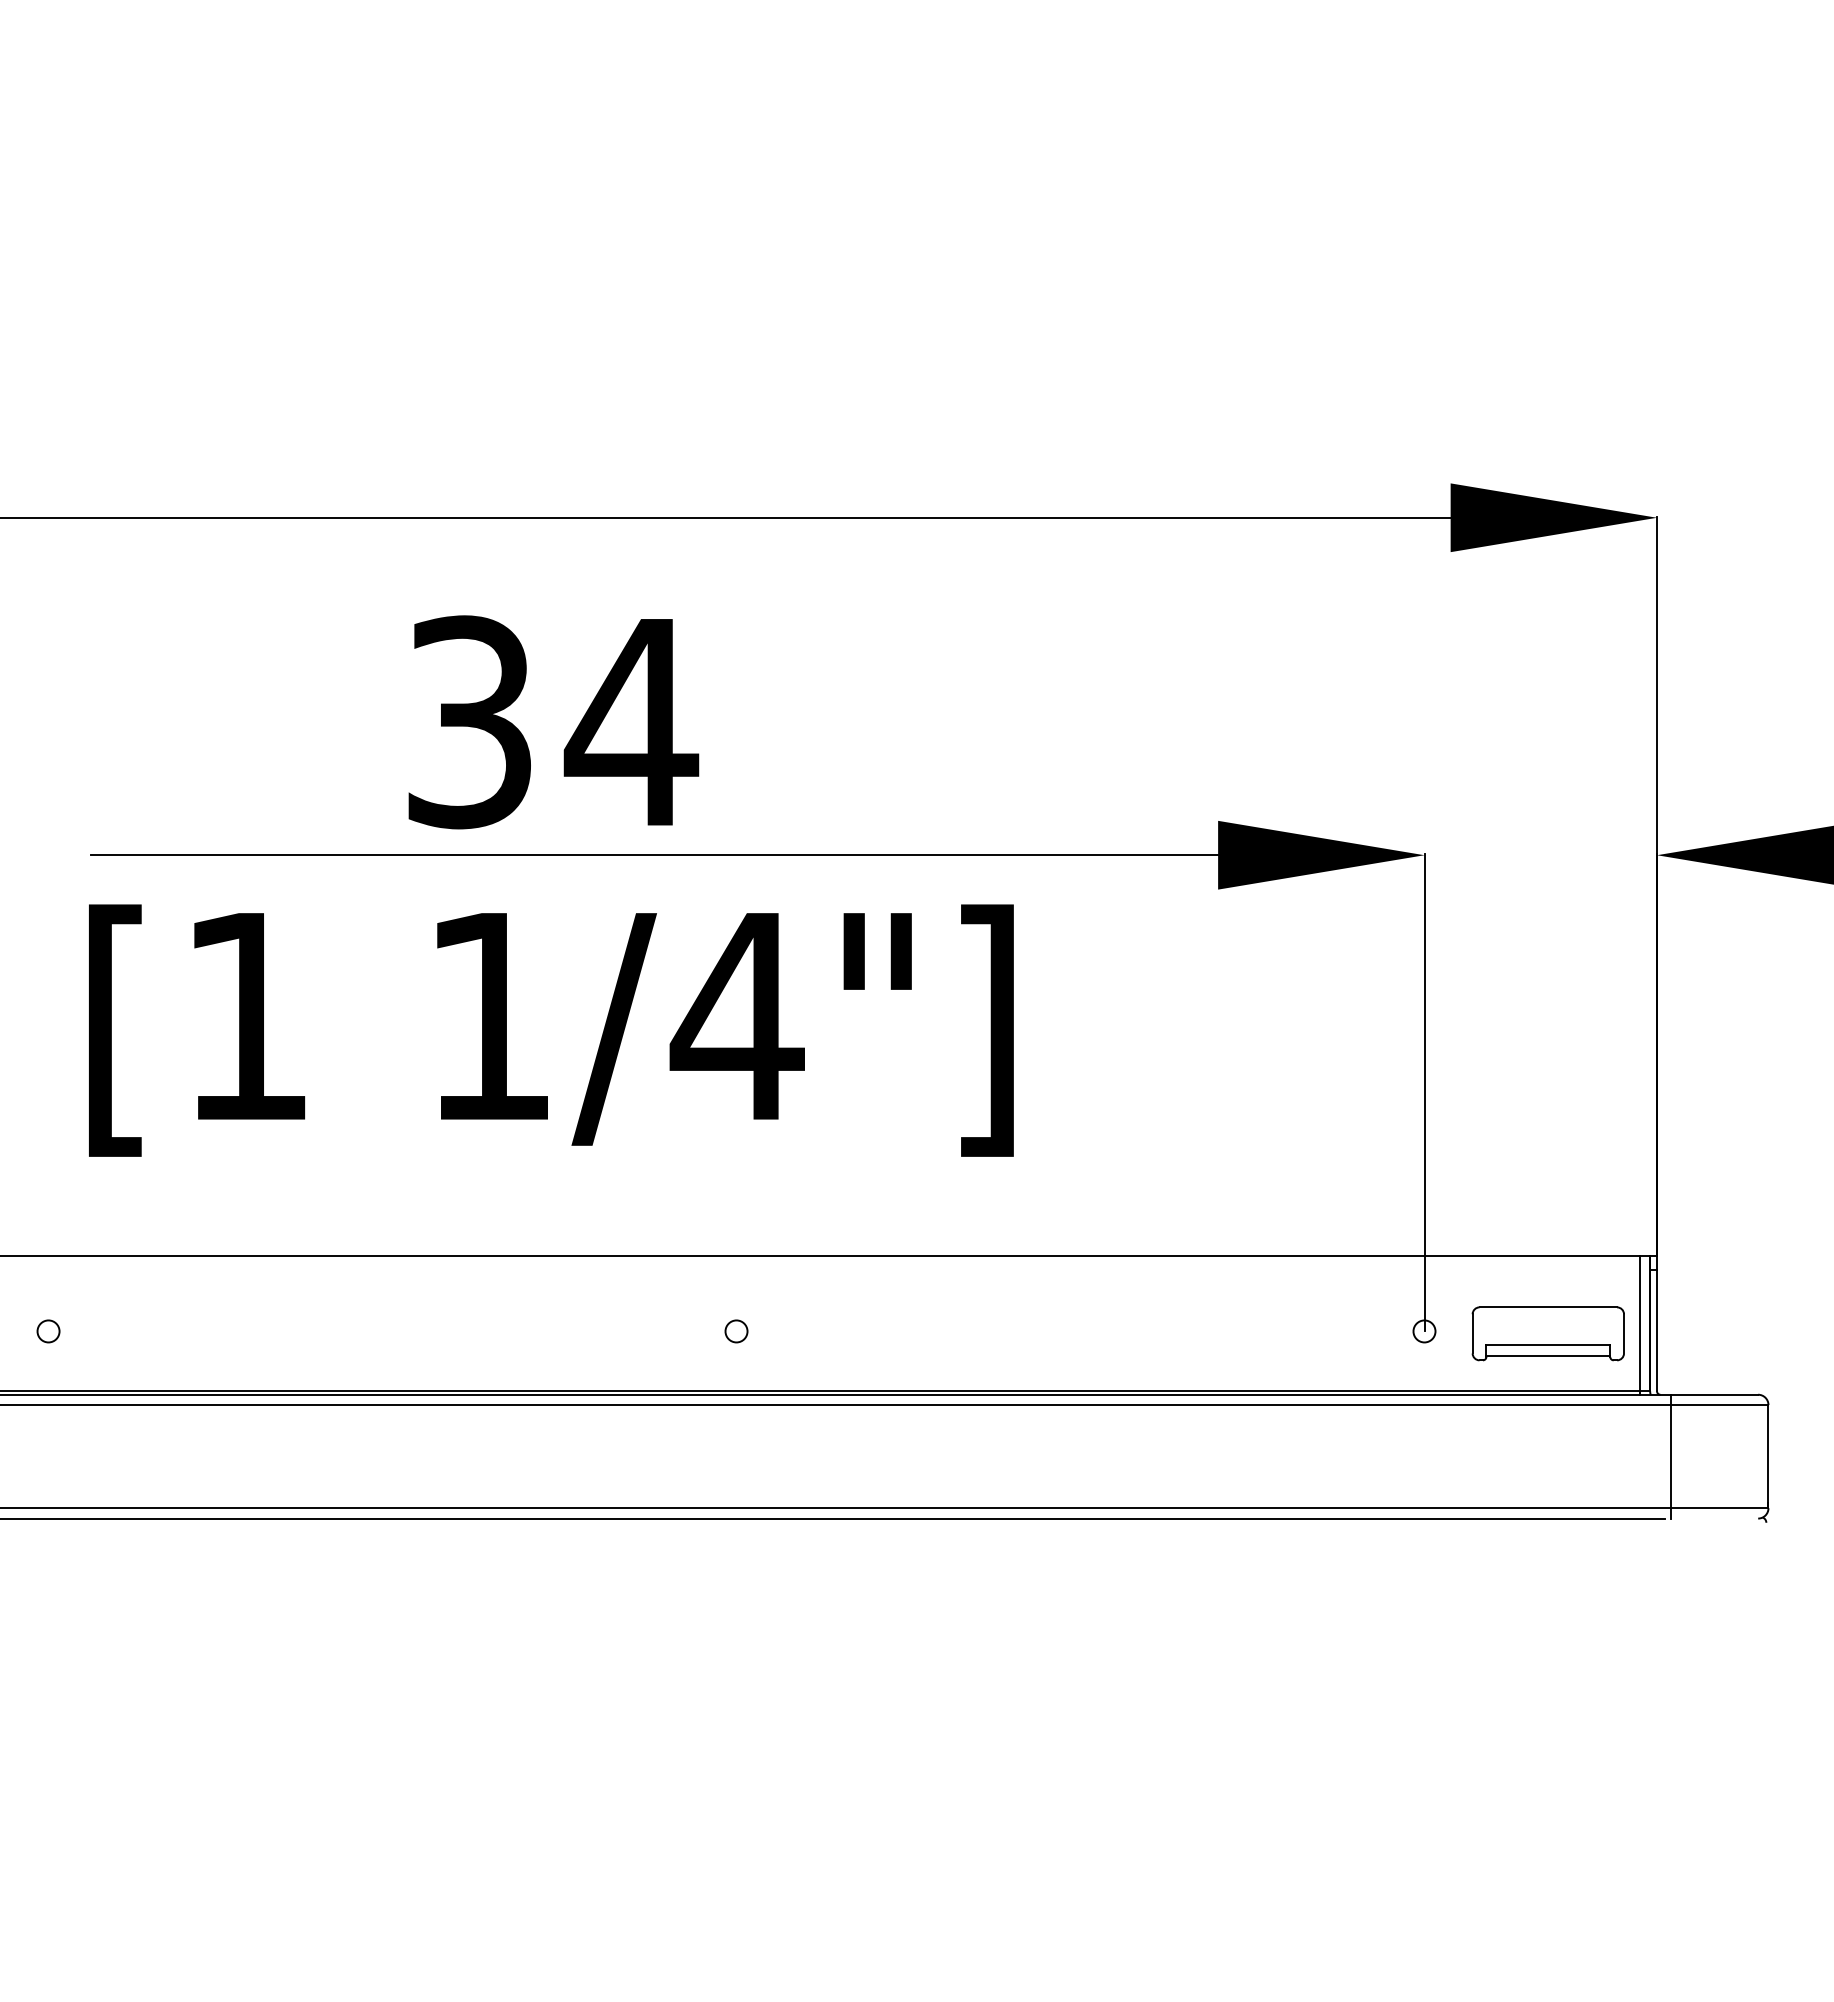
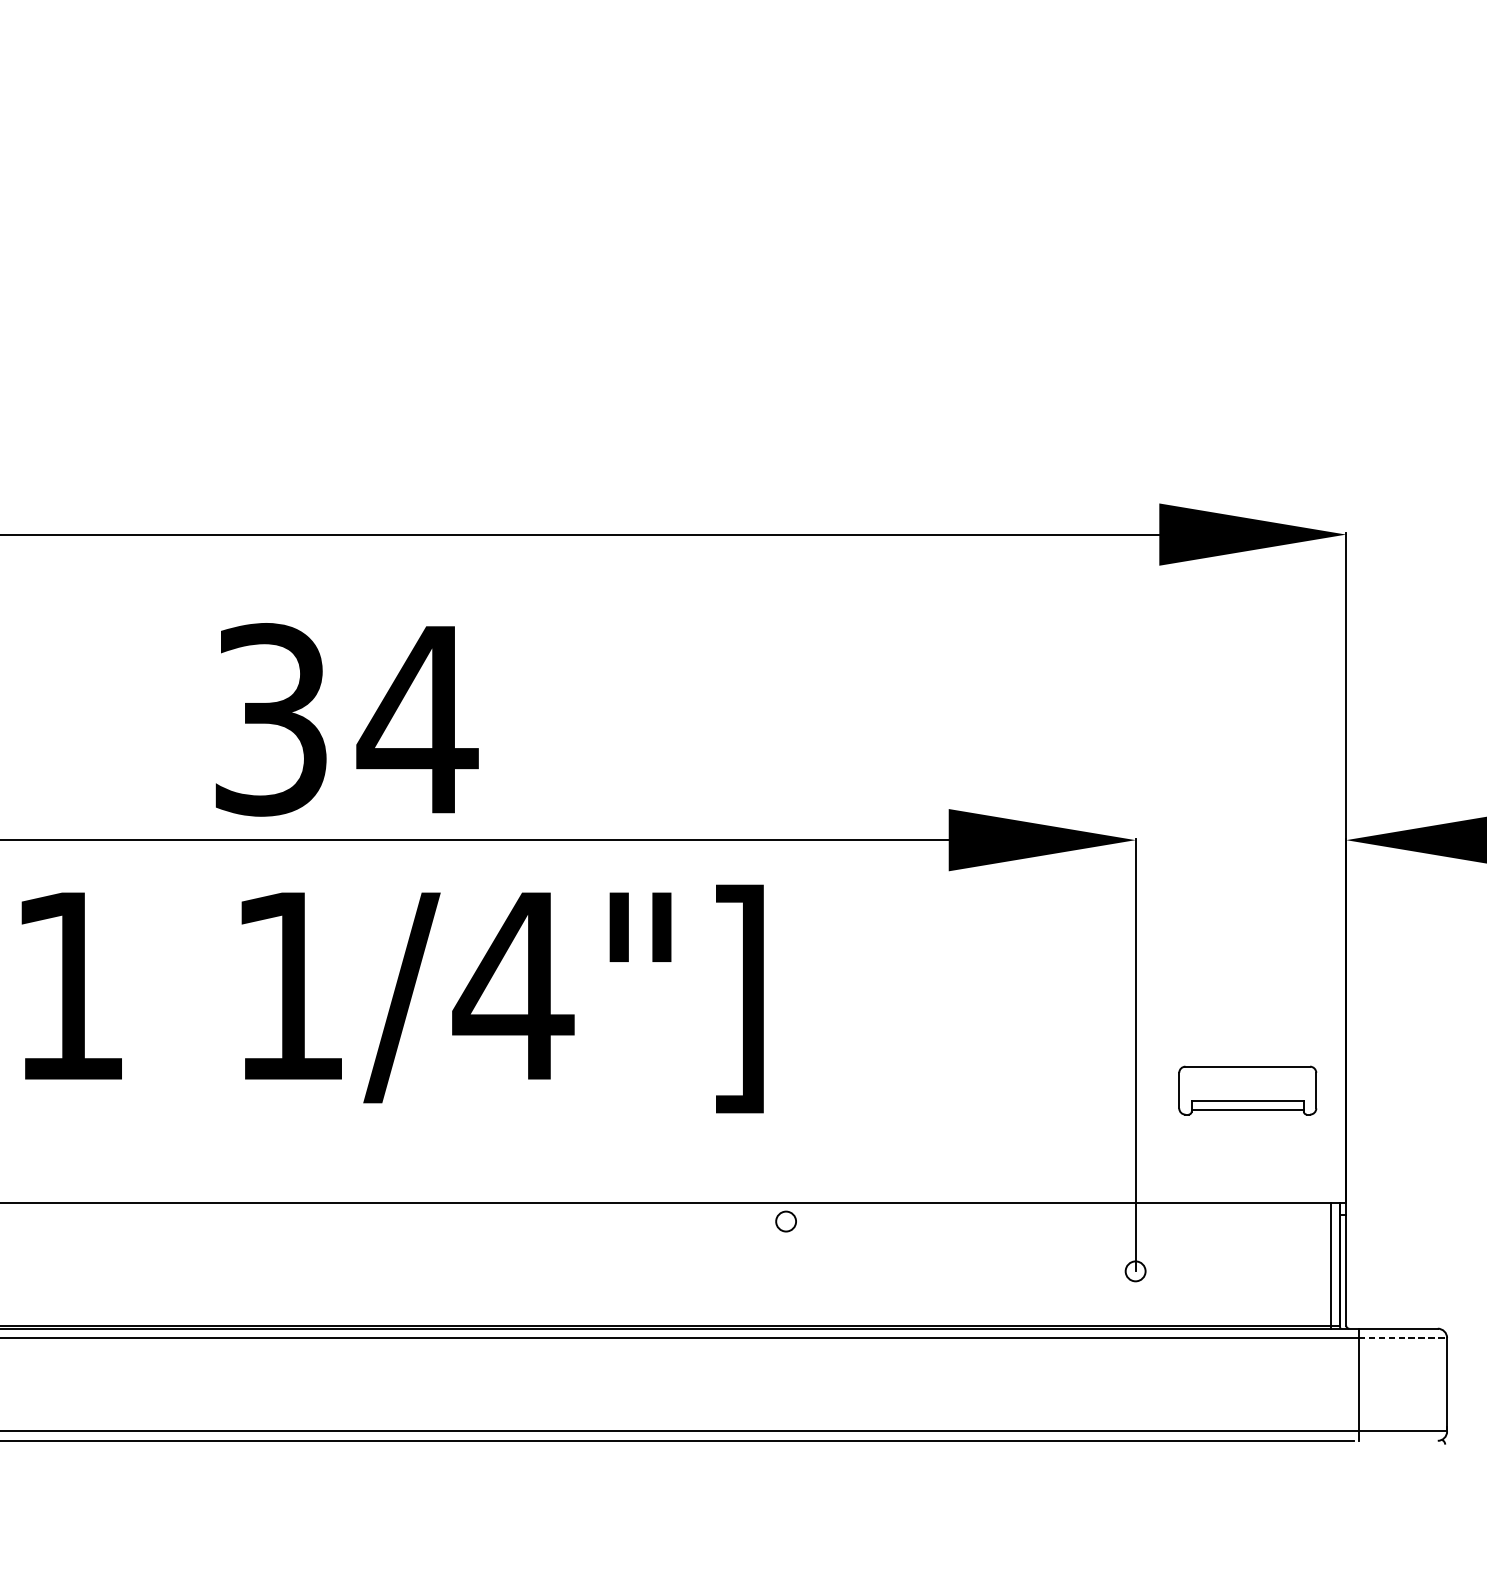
circle: (736, 1331) -> (786, 1221), moved
part: (1547, 1333) -> (1247, 1090), moved
line: (1719, 1405) -> (1402, 1338), solid -> dashed

